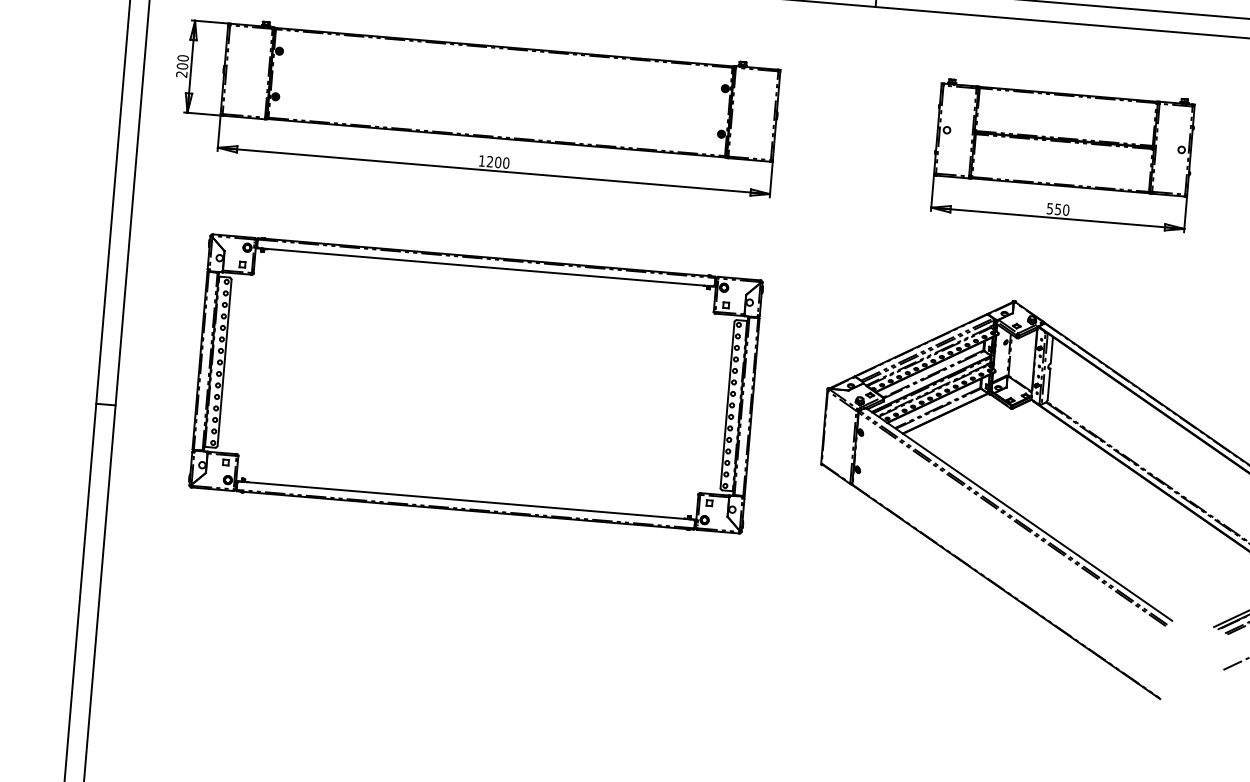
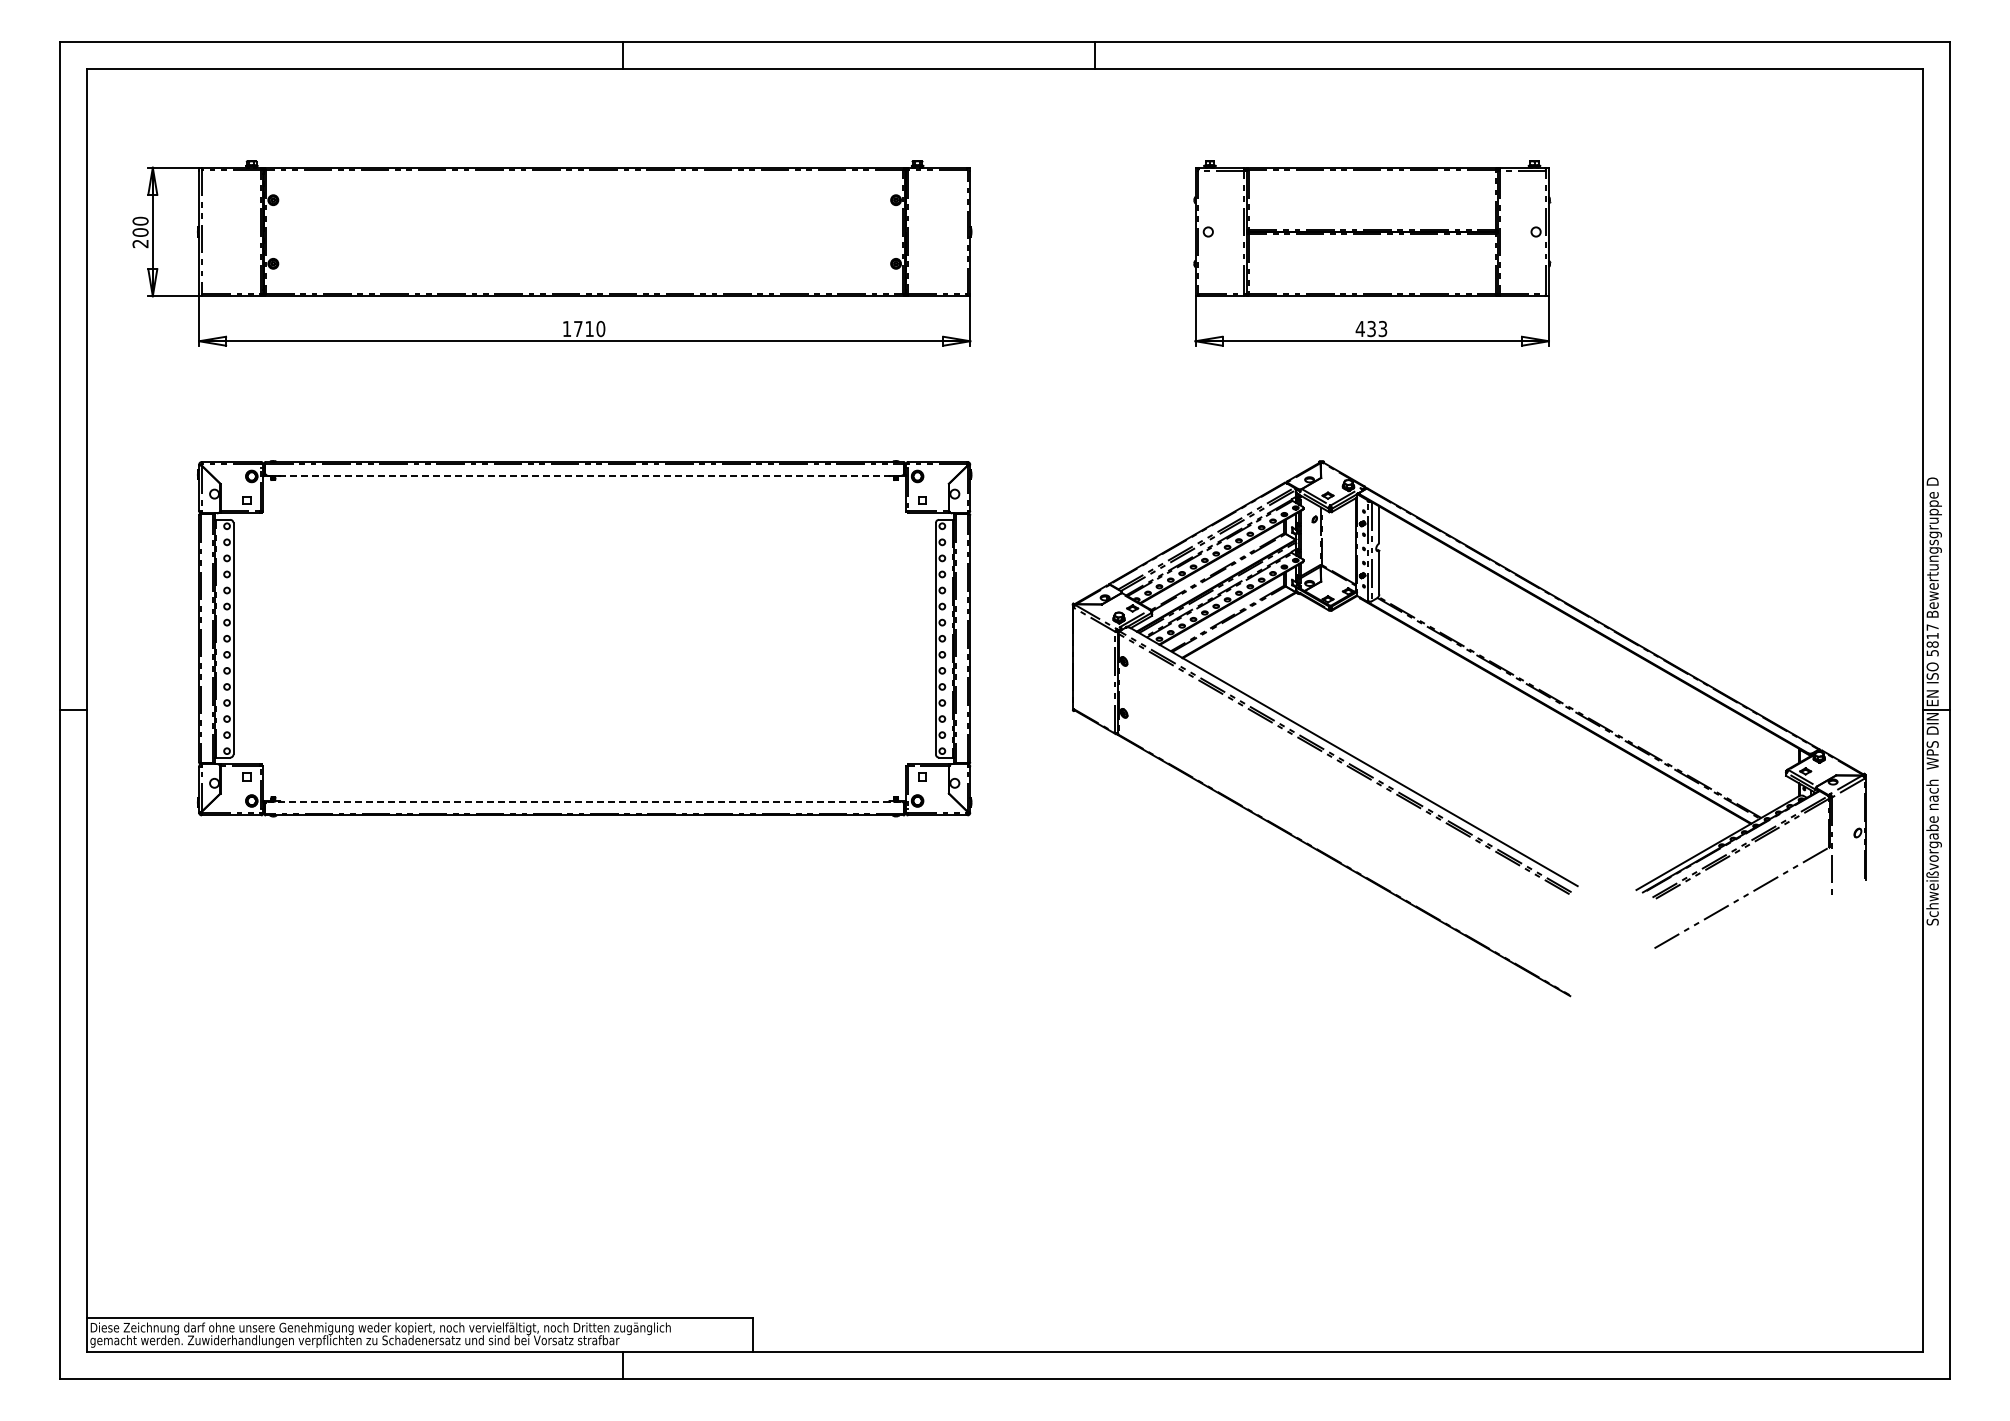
text: (494, 161) -> (584, 328), 1200 -> 1710
text: (1058, 209) -> (1371, 328), 550 -> 433
line: (486, 267) -> (585, 475), solid -> dashed
line: (466, 500) -> (584, 801), solid -> dashed

